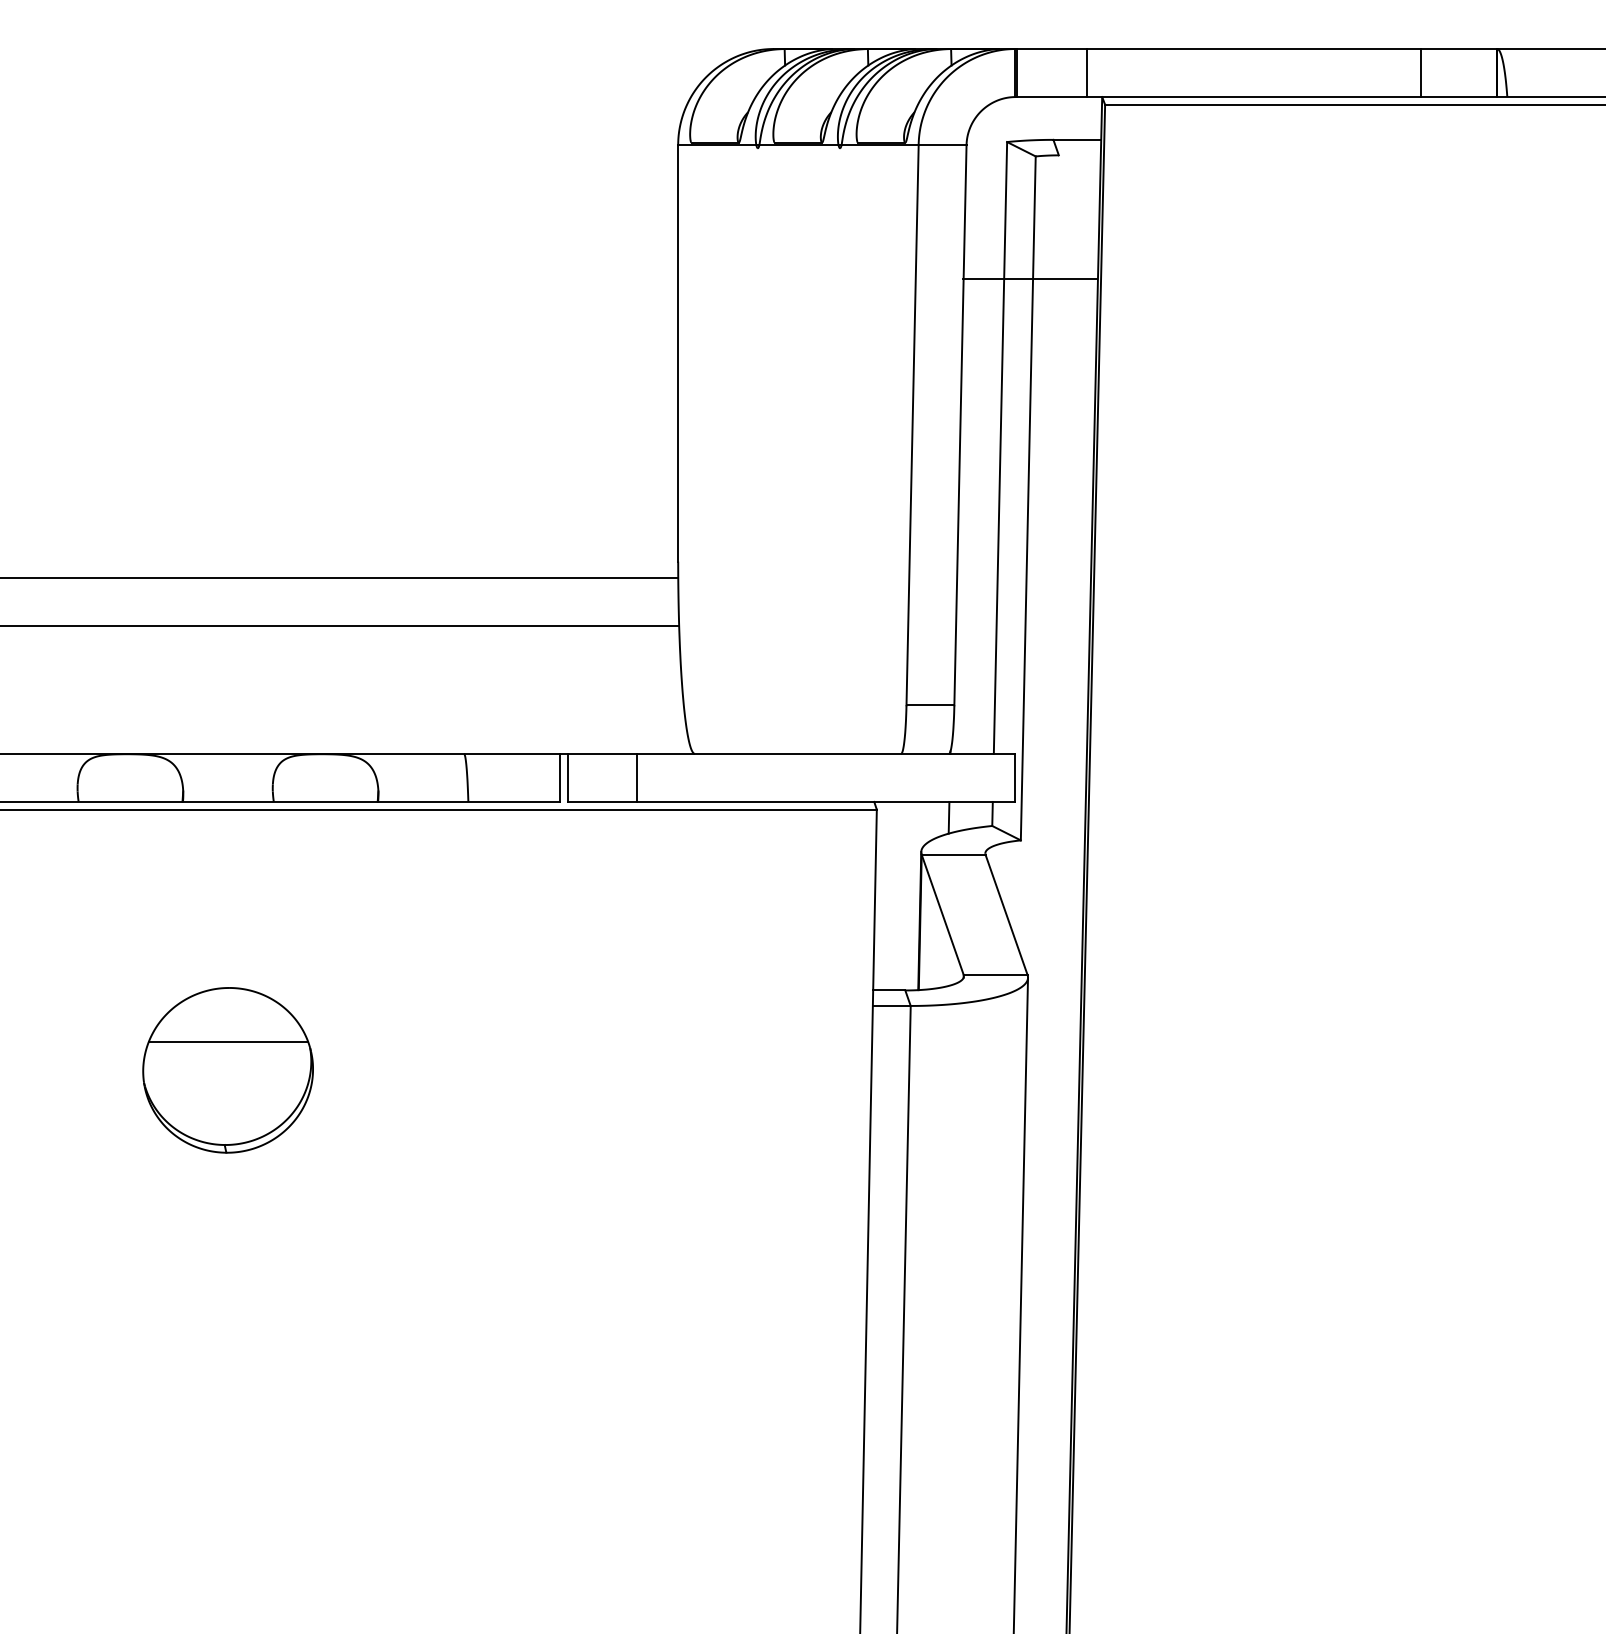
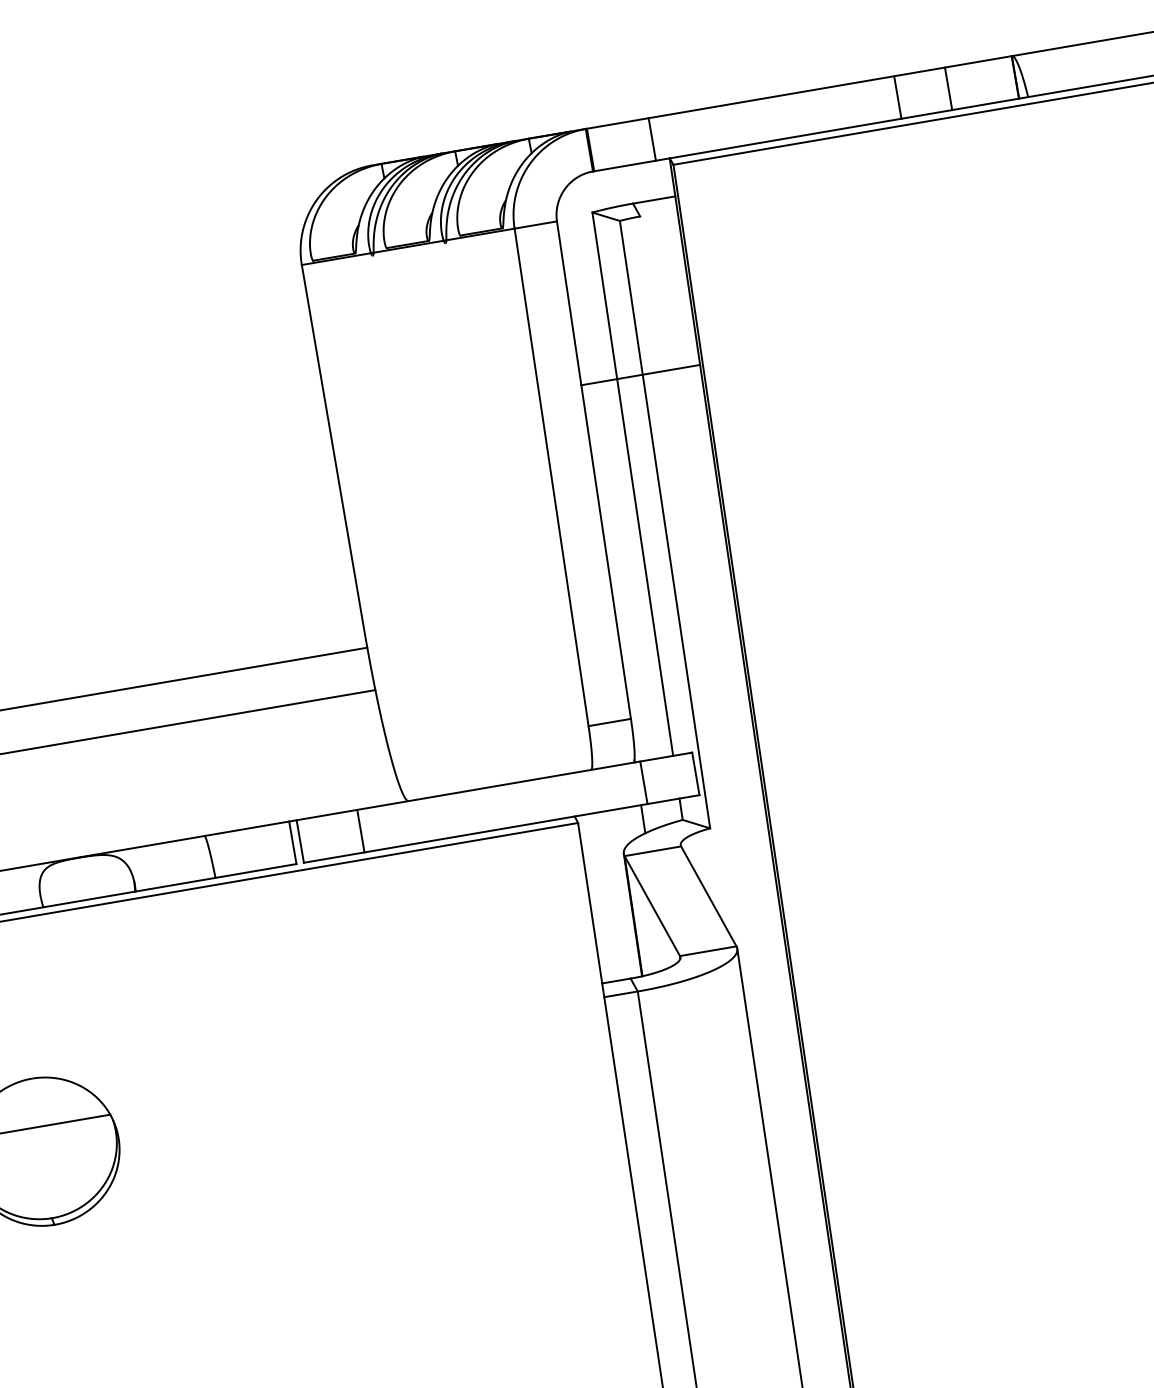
line: (1364, 73) -> (898, 97), added
line: (1029, 278) -> (640, 375), moved
line: (956, 777) -> (643, 782), added

